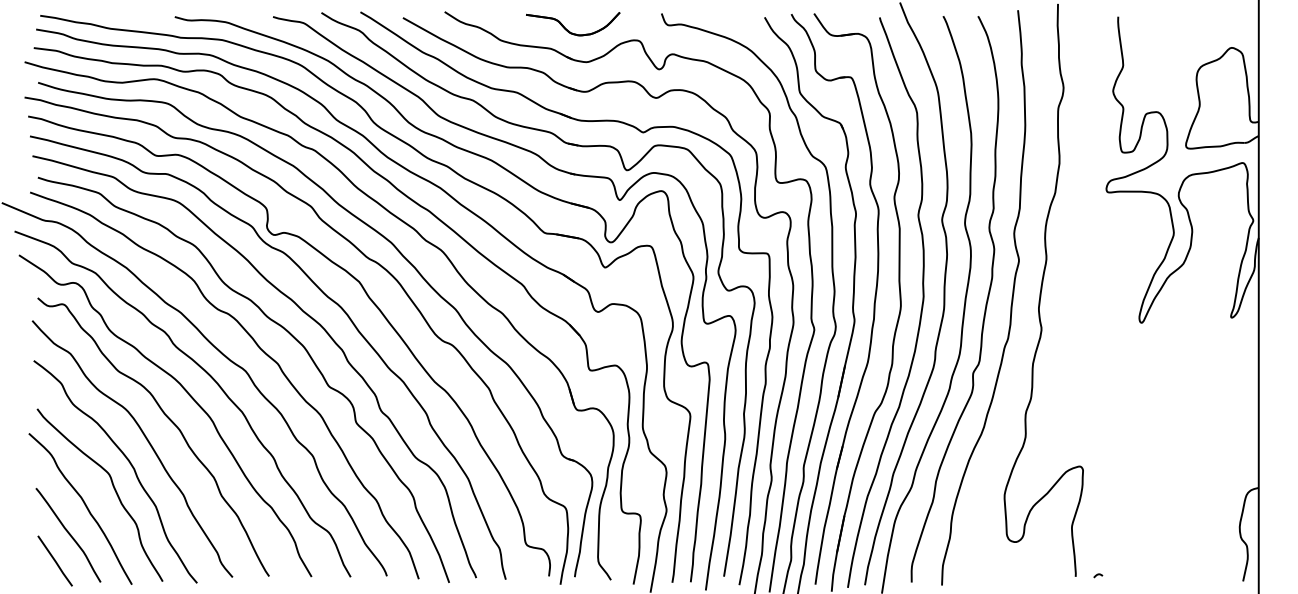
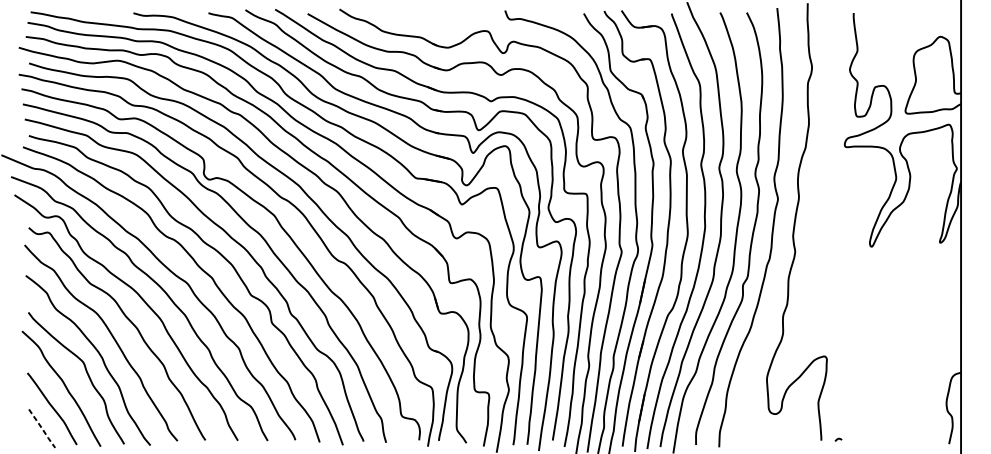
part: (569, 30) -> (434, 23), removed
line: (56, 562) -> (43, 429), solid -> dashed

